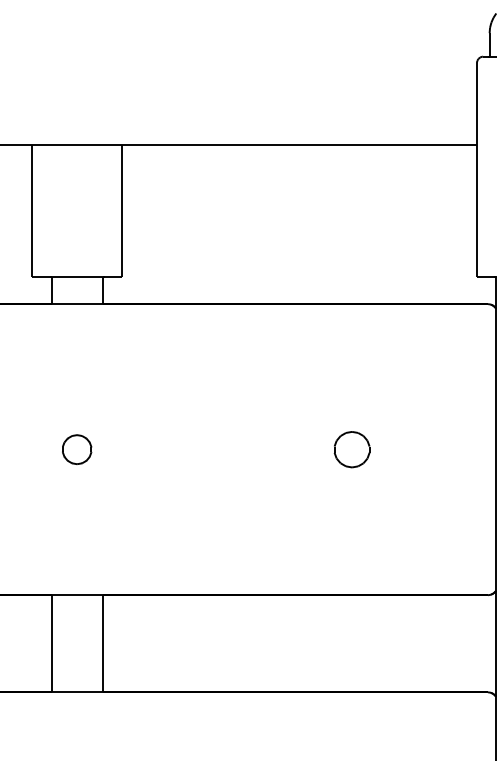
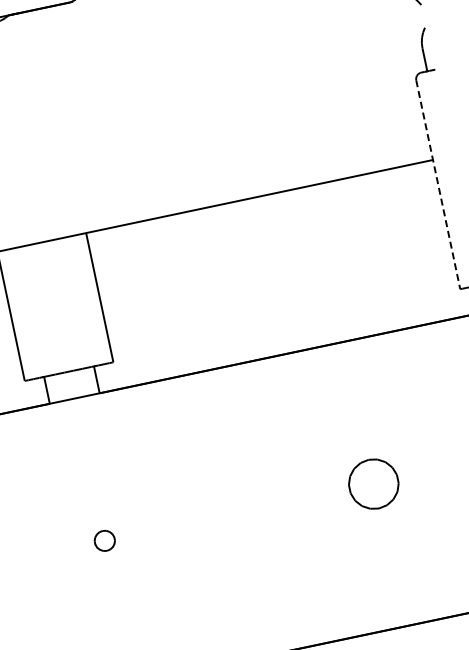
line: (476, 169) -> (437, 184), solid -> dashed
part: (77, 449) -> (105, 540), size x0.7
part: (351, 449) -> (373, 484), size x1.4

